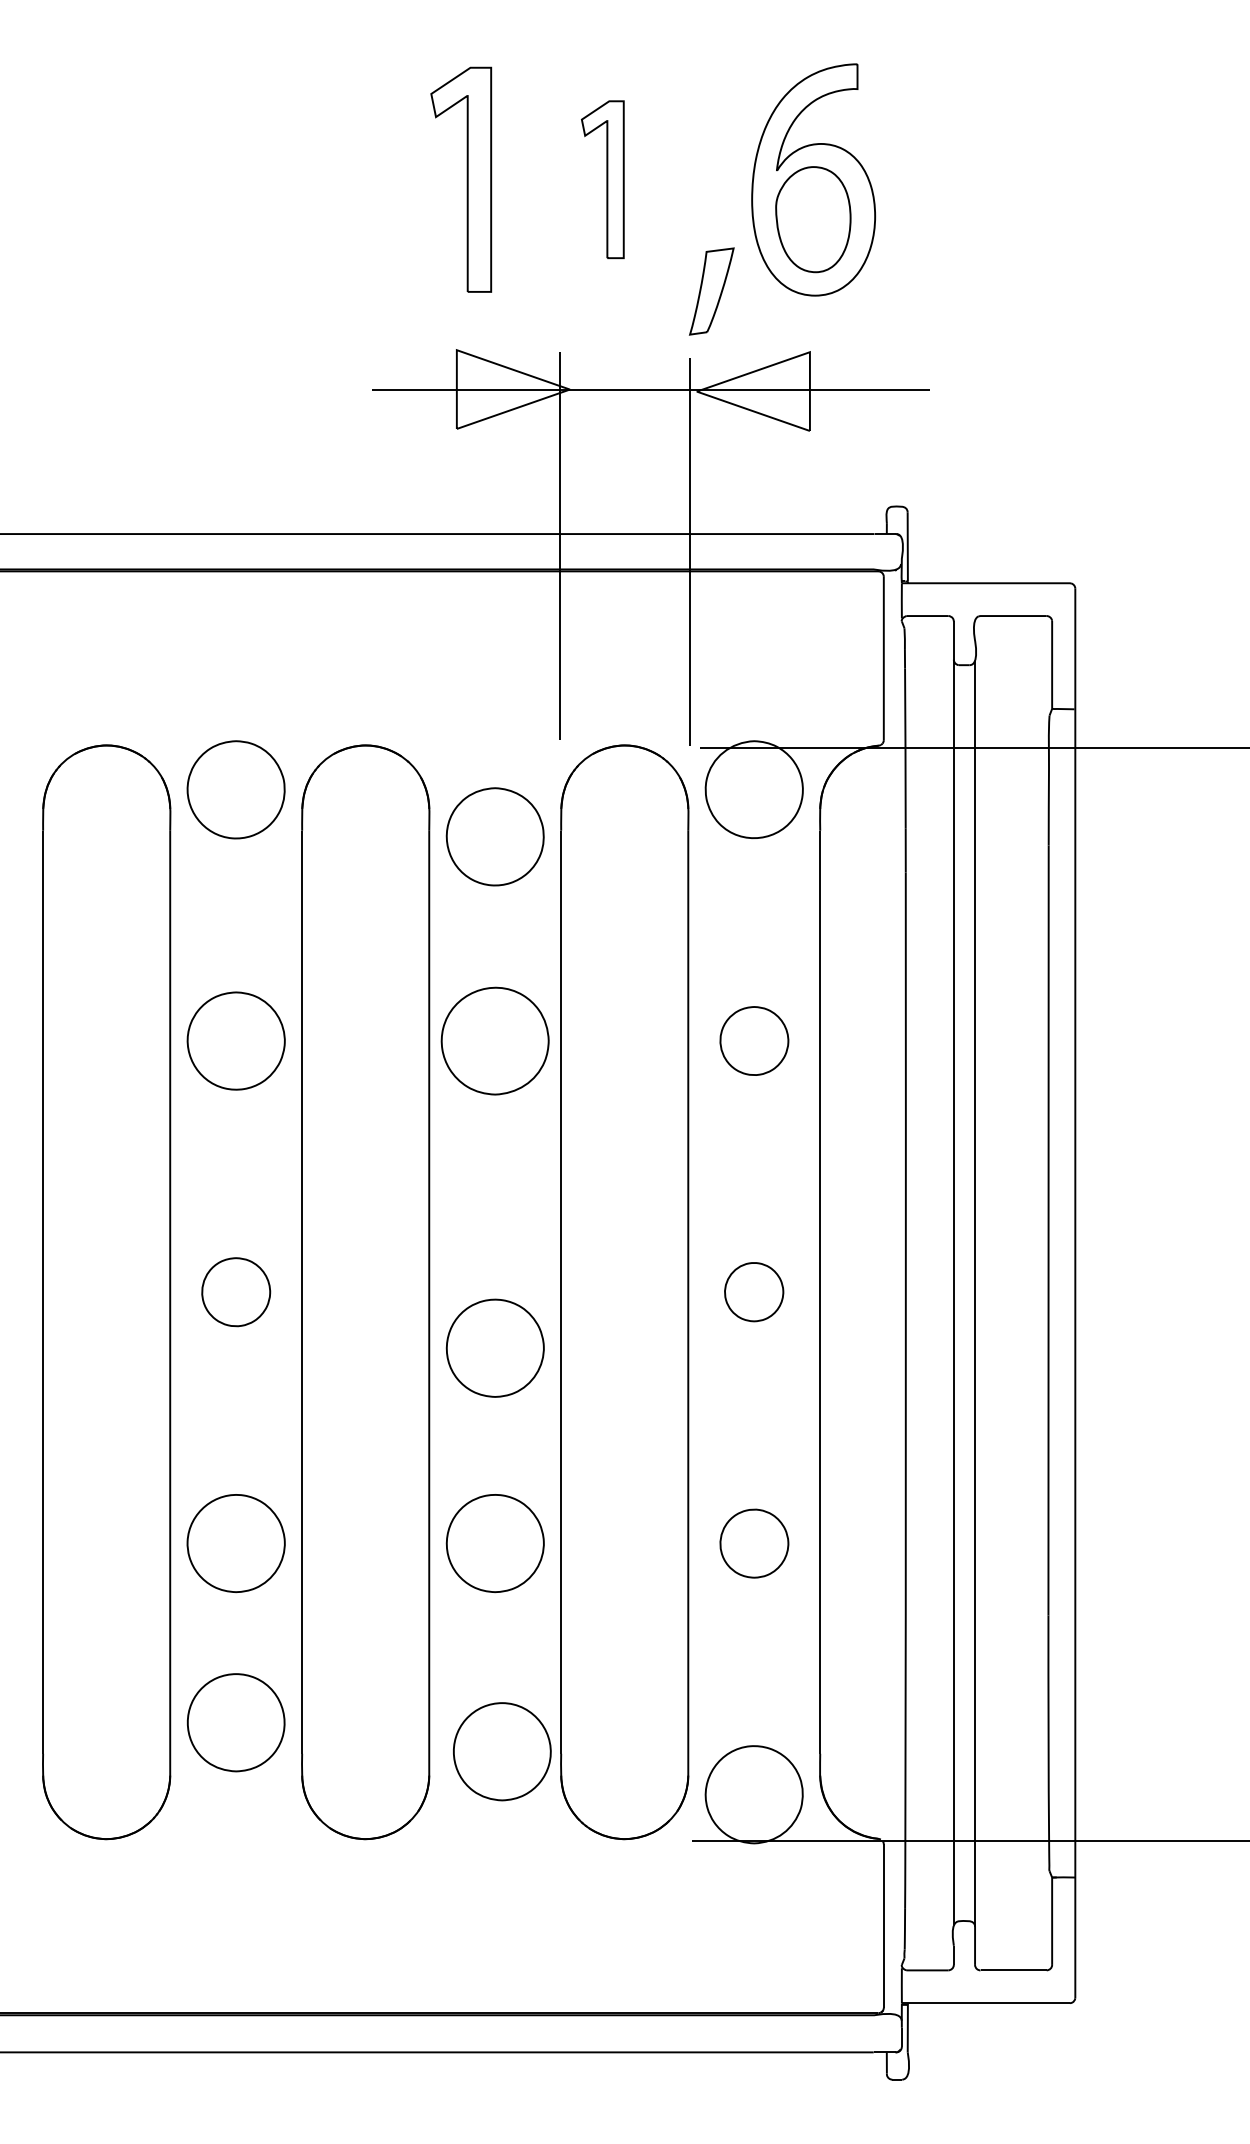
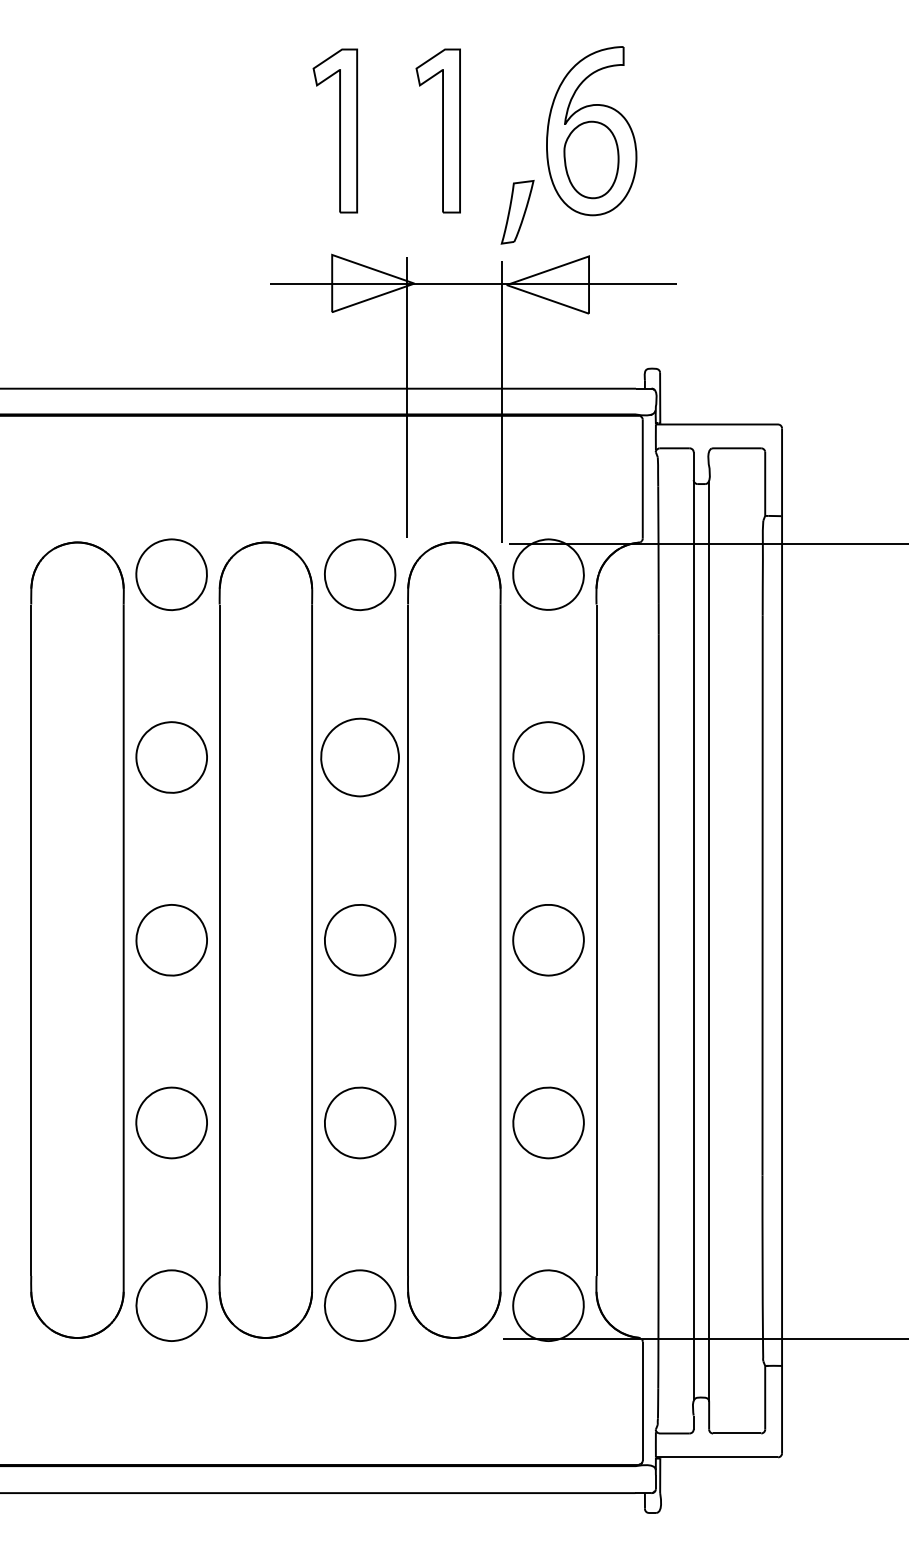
part: (602, 179) -> (438, 130), size x1.43
part: (494, 836) -> (359, 574), moved
part: (754, 1040) -> (548, 757), size x1.43
part: (235, 1291) -> (171, 939), size x1.43
part: (753, 1291) -> (547, 939), size x1.67
part: (494, 1347) -> (359, 939), moved
part: (754, 1543) -> (548, 1122), size x1.43
part: (235, 1722) -> (171, 1305), moved
part: (502, 1751) -> (360, 1305), moved

